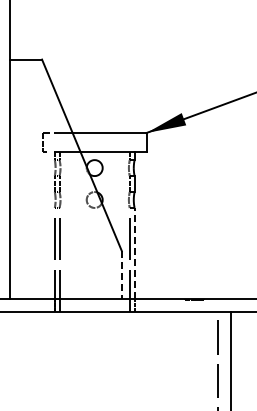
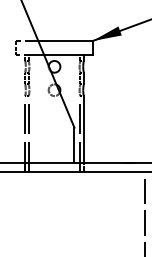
line: (134, 252) -> (83, 128), dashed -> solid
line: (121, 274) -> (74, 144), dashed -> solid

